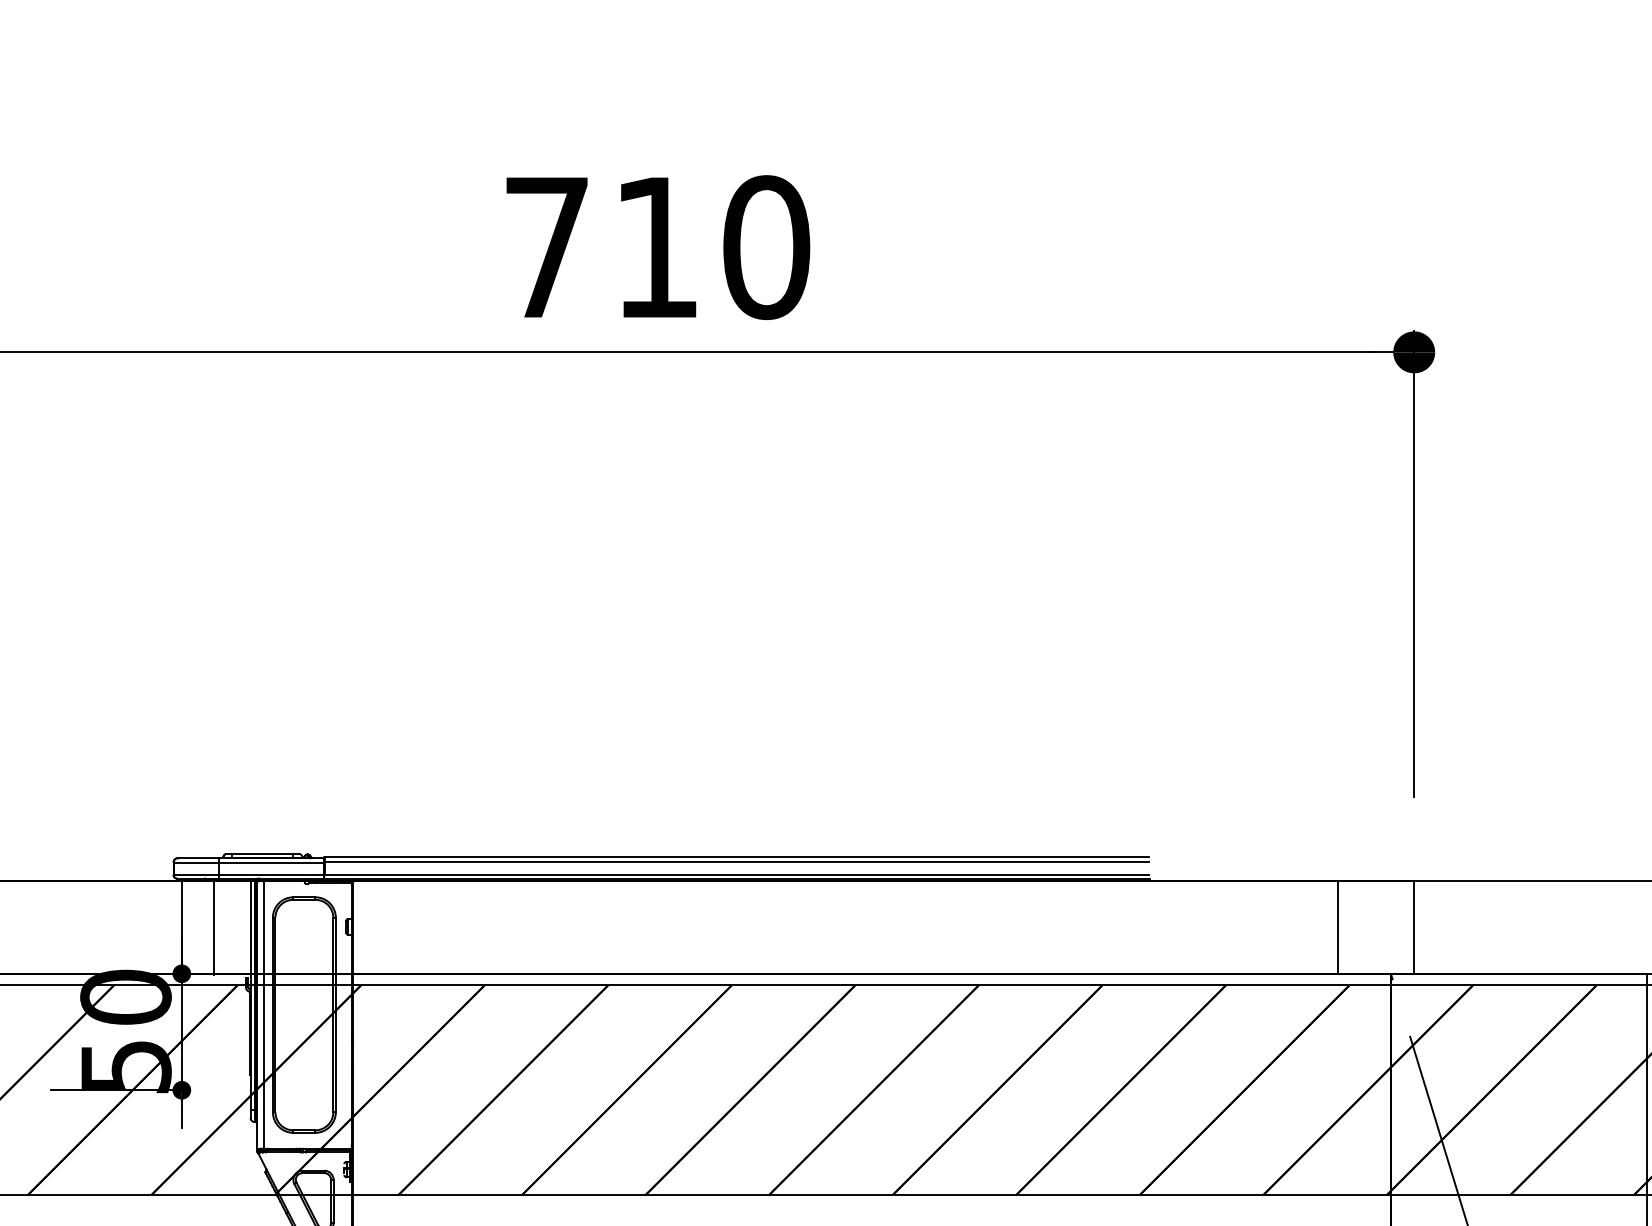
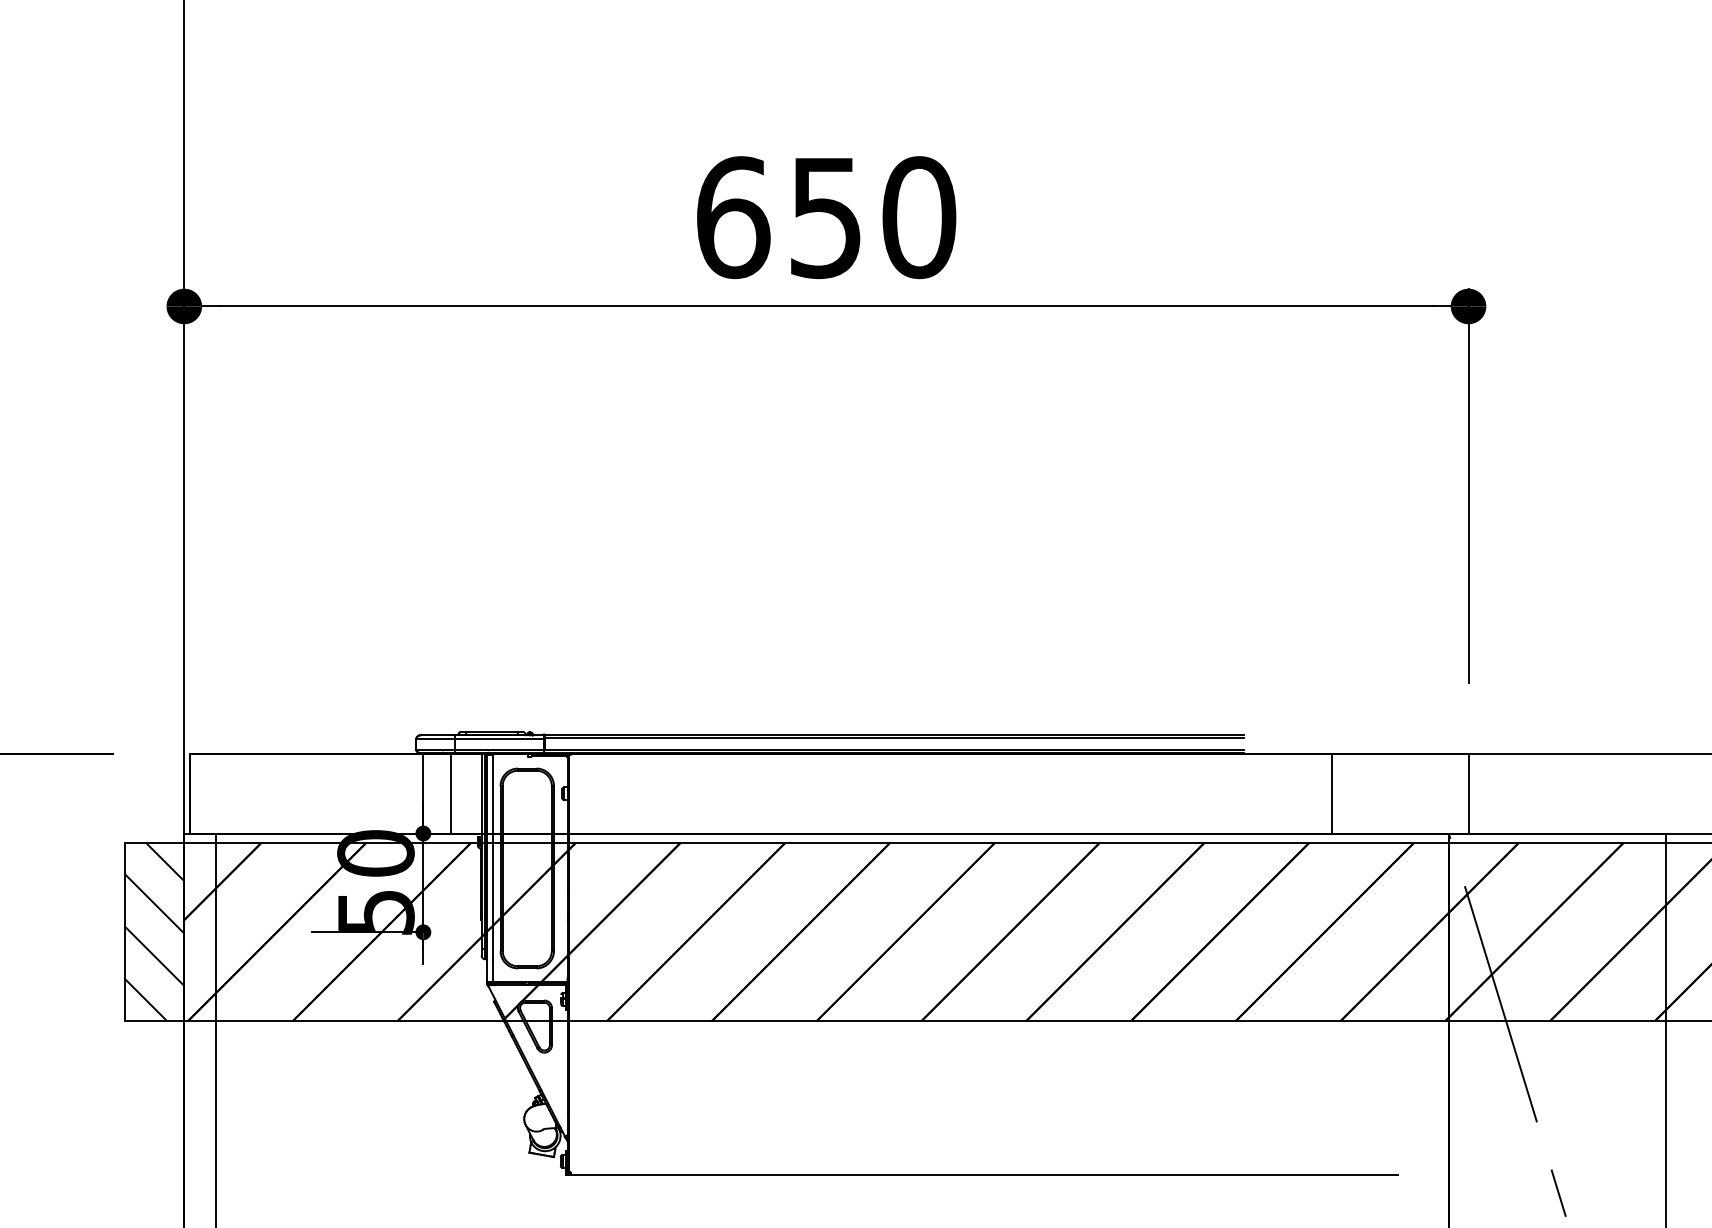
text: (600, 247) -> (778, 217), 710 -> 650
line: (1338, 926) -> (1332, 793), moved

